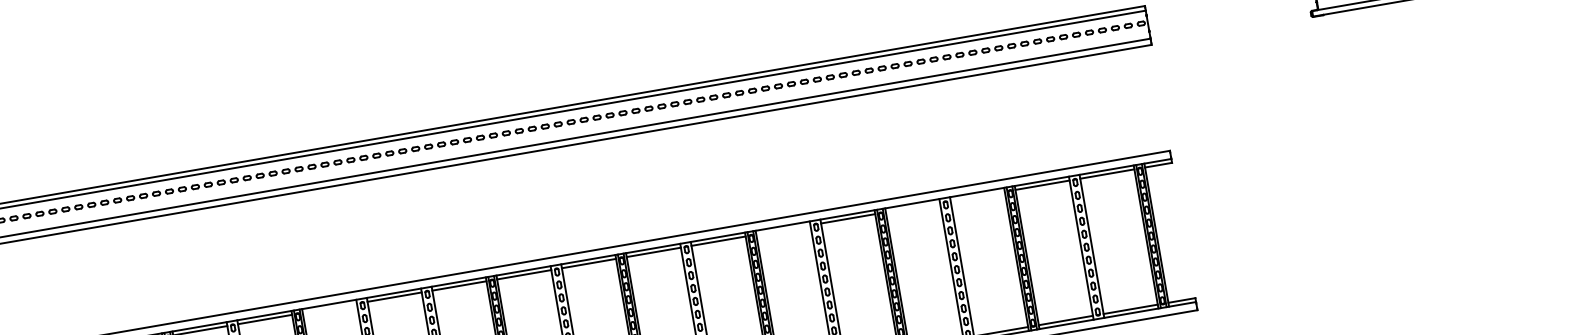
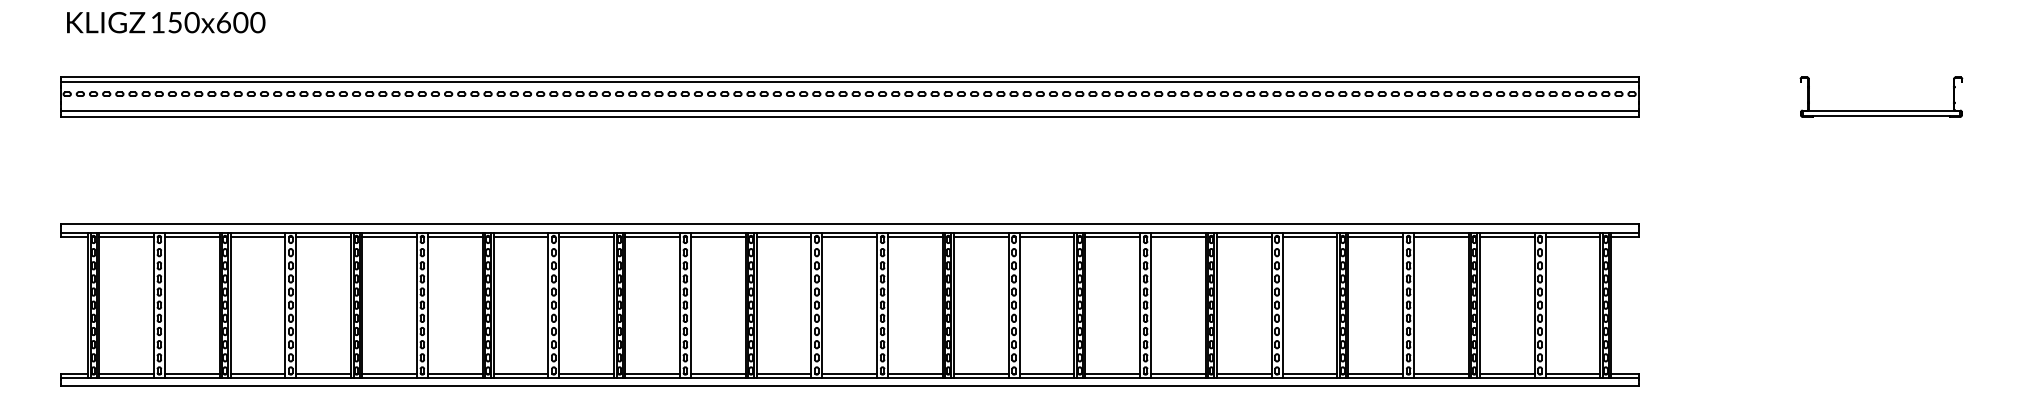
line: (977, 196) -> (1441, 236), added
line: (912, 207) -> (1375, 236), added
line: (782, 230) -> (1243, 236), added
line: (329, 308) -> (783, 236), added

